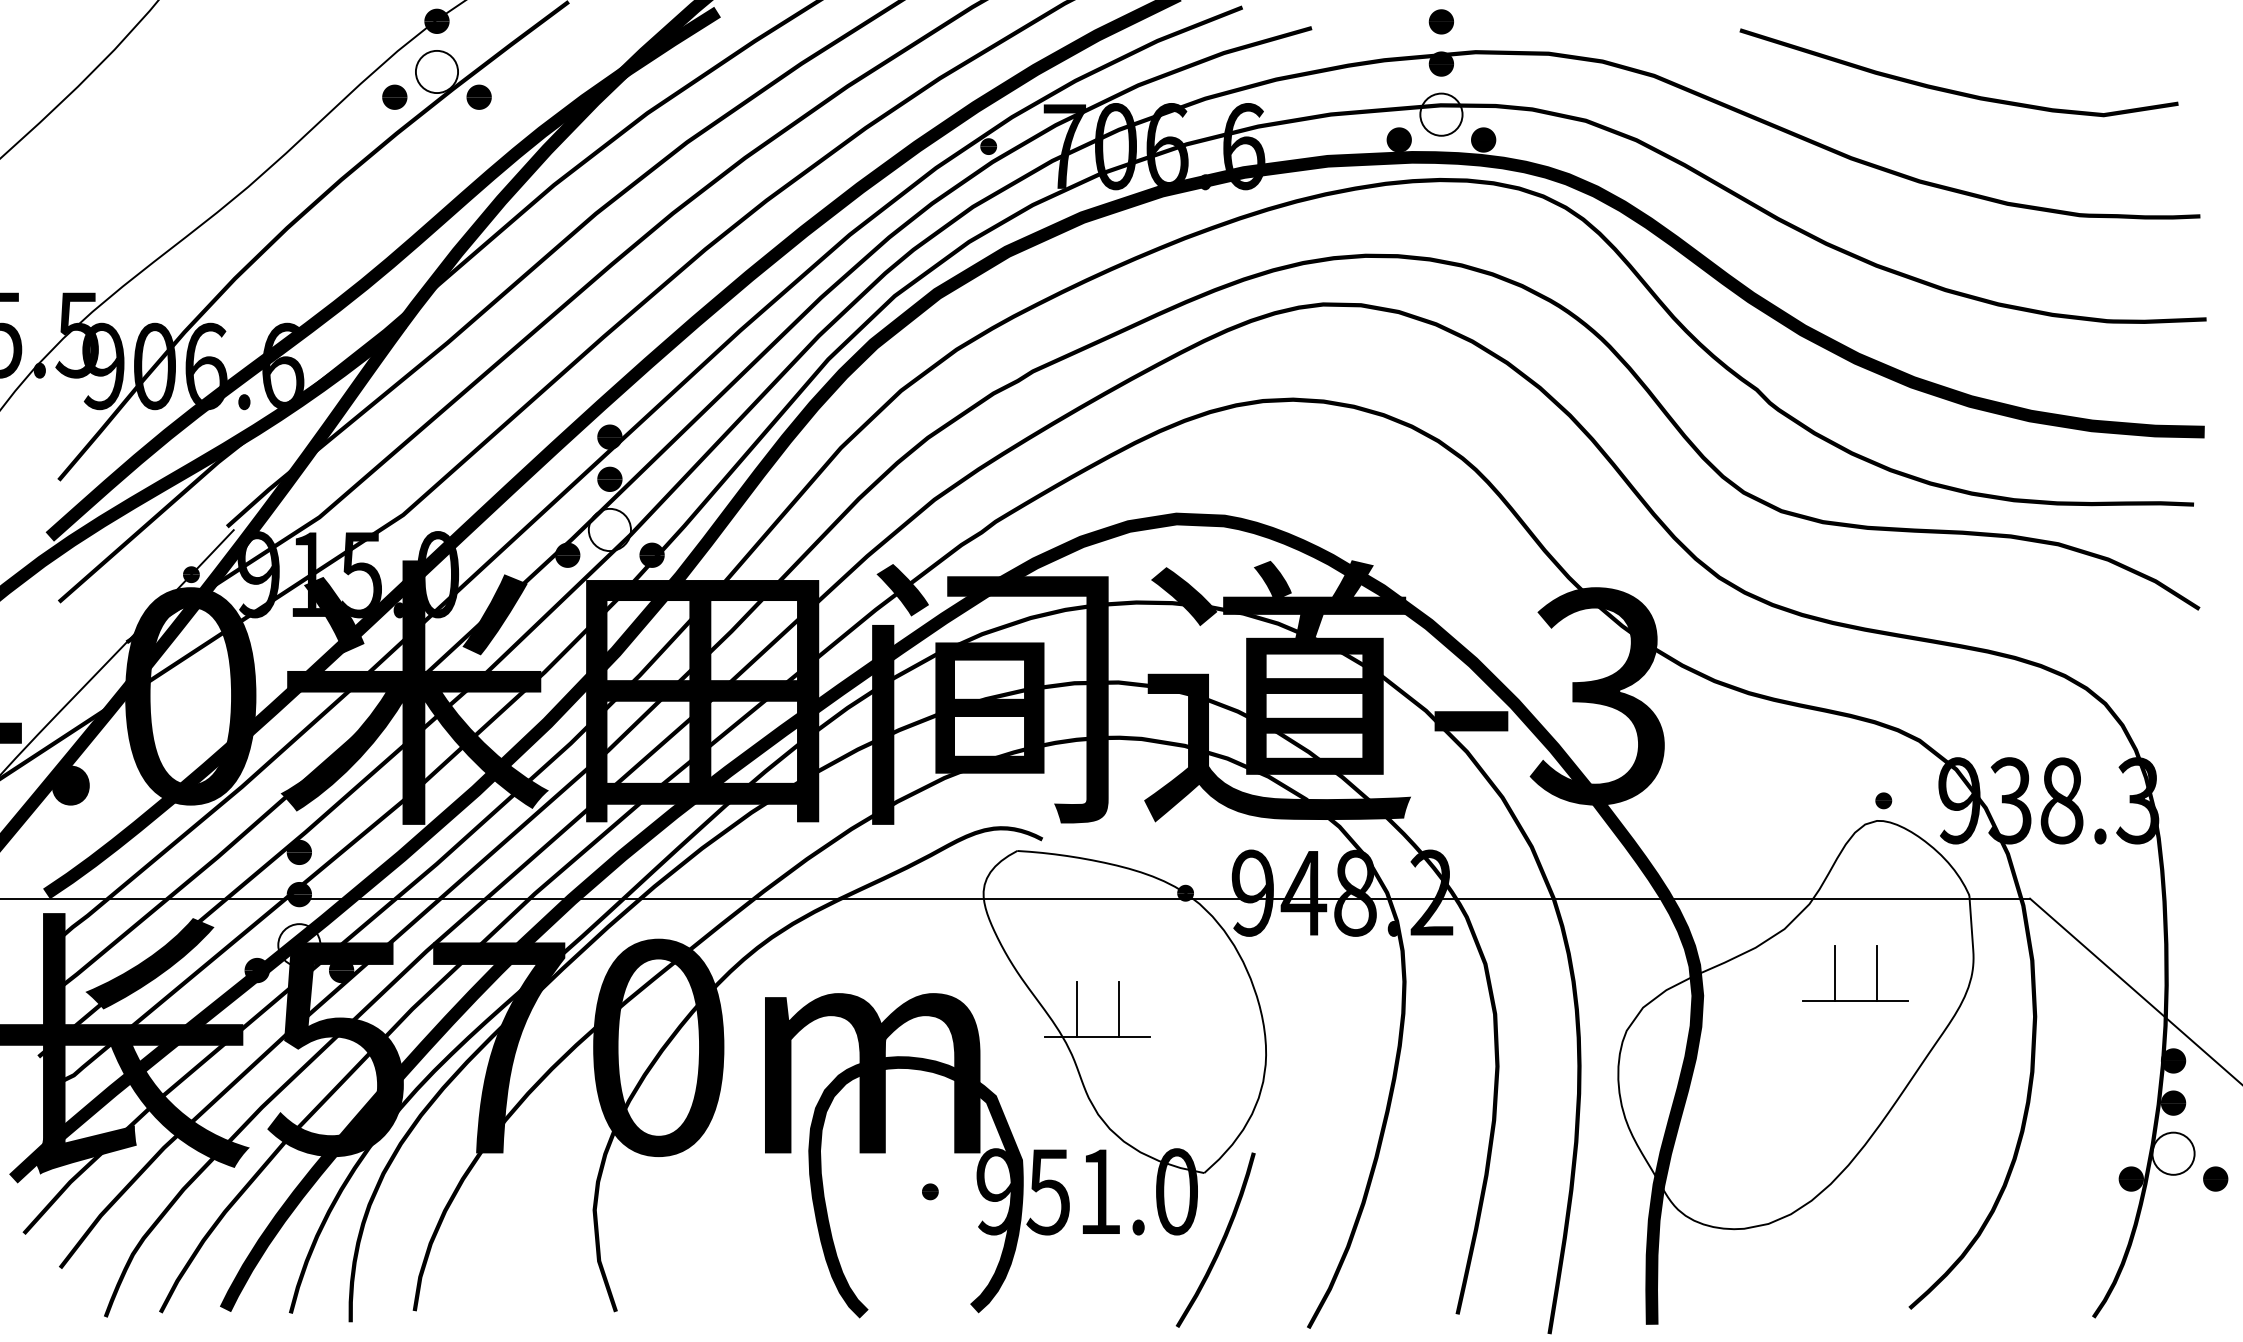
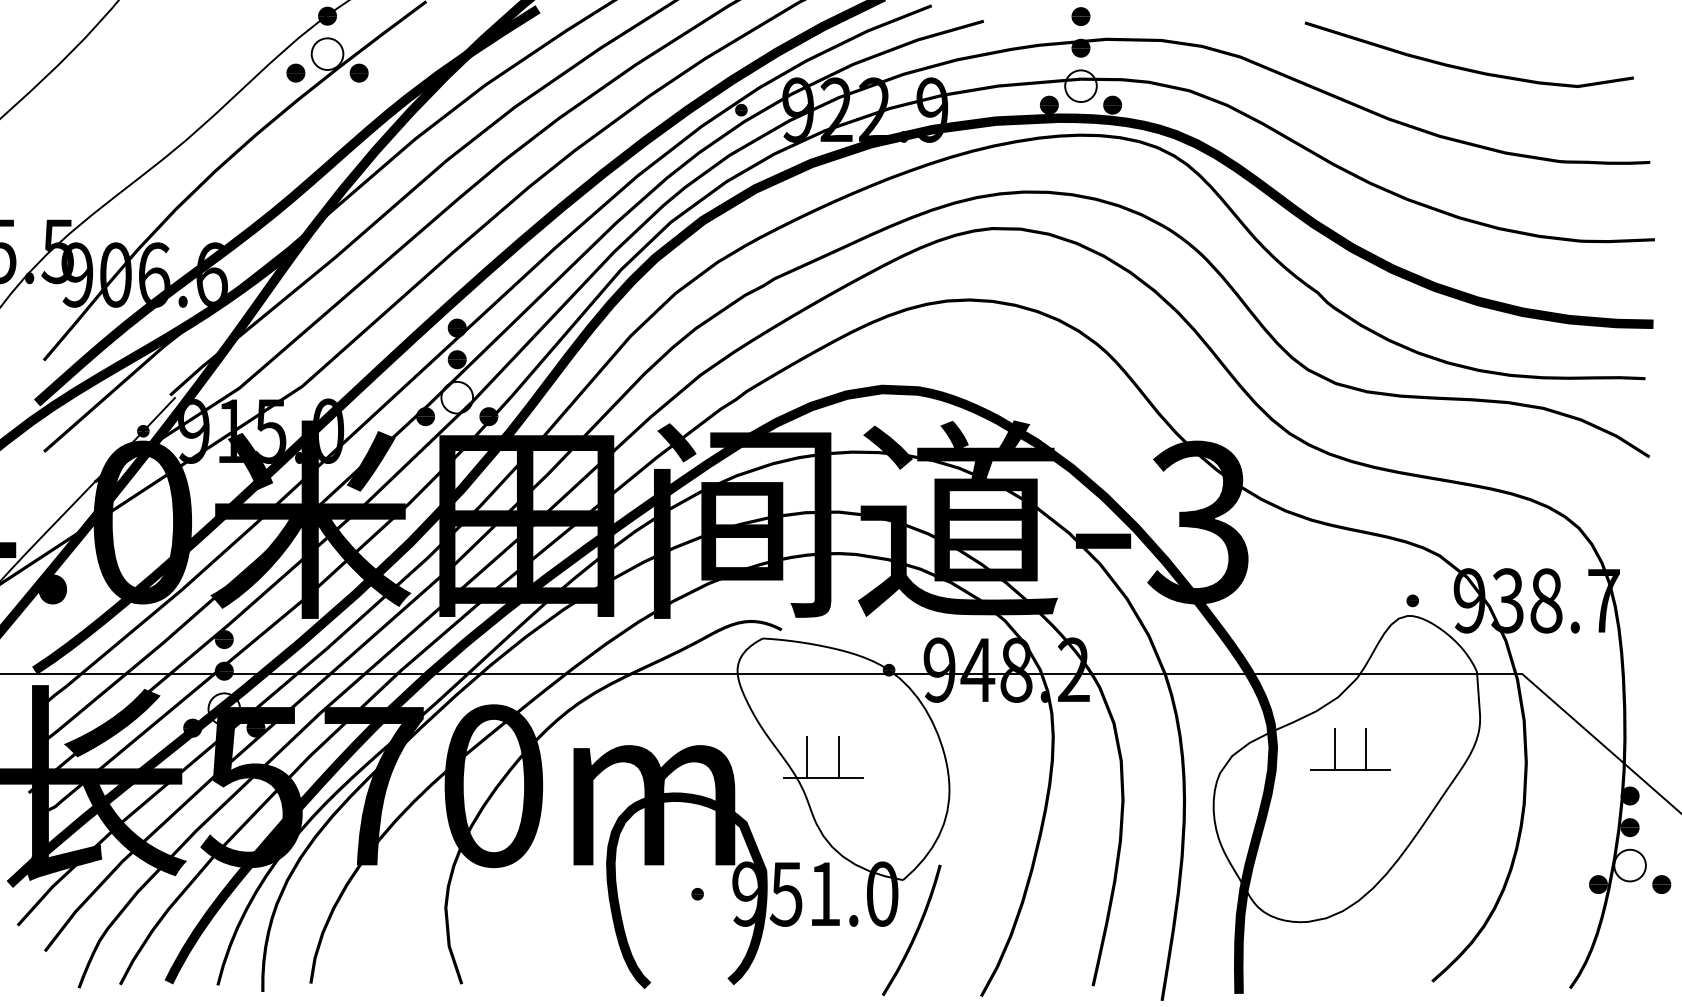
text: (1154, 146) -> (865, 110), 706.6 -> 922.9
text: (2137, 800) -> (1603, 600), 938.3 -> 938.7
part: (1835, 973) -> (1335, 749), moved

